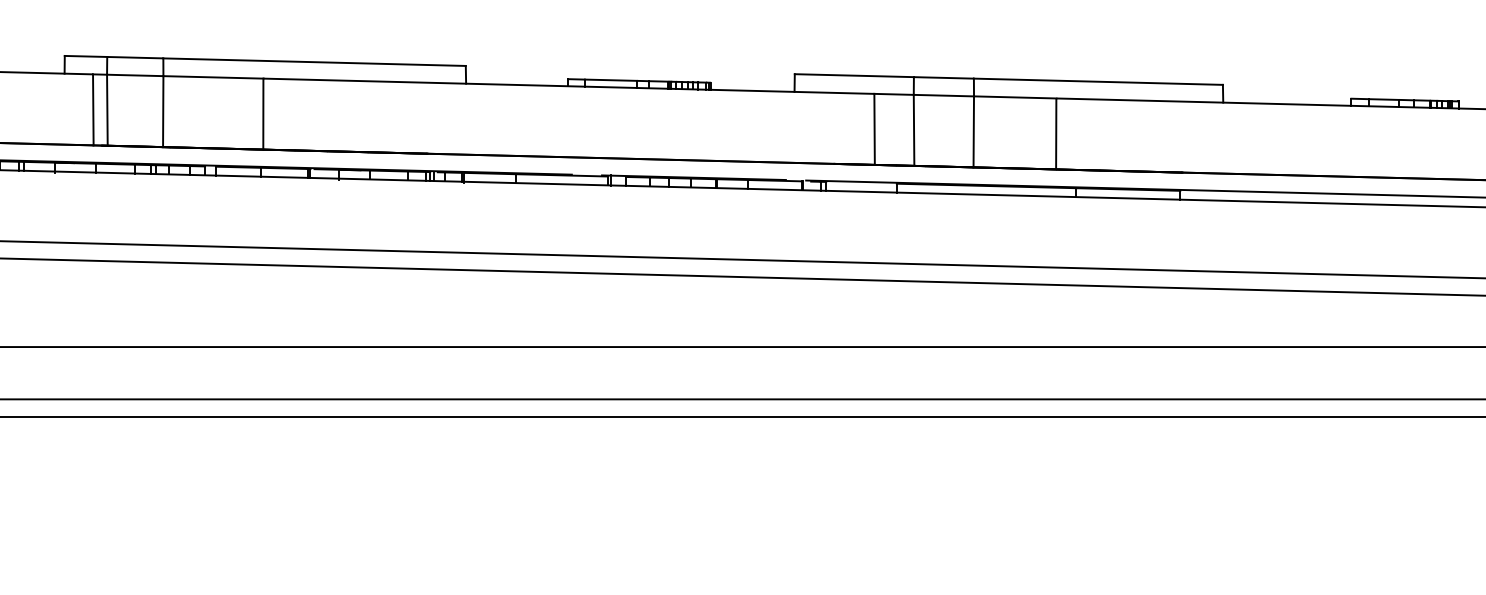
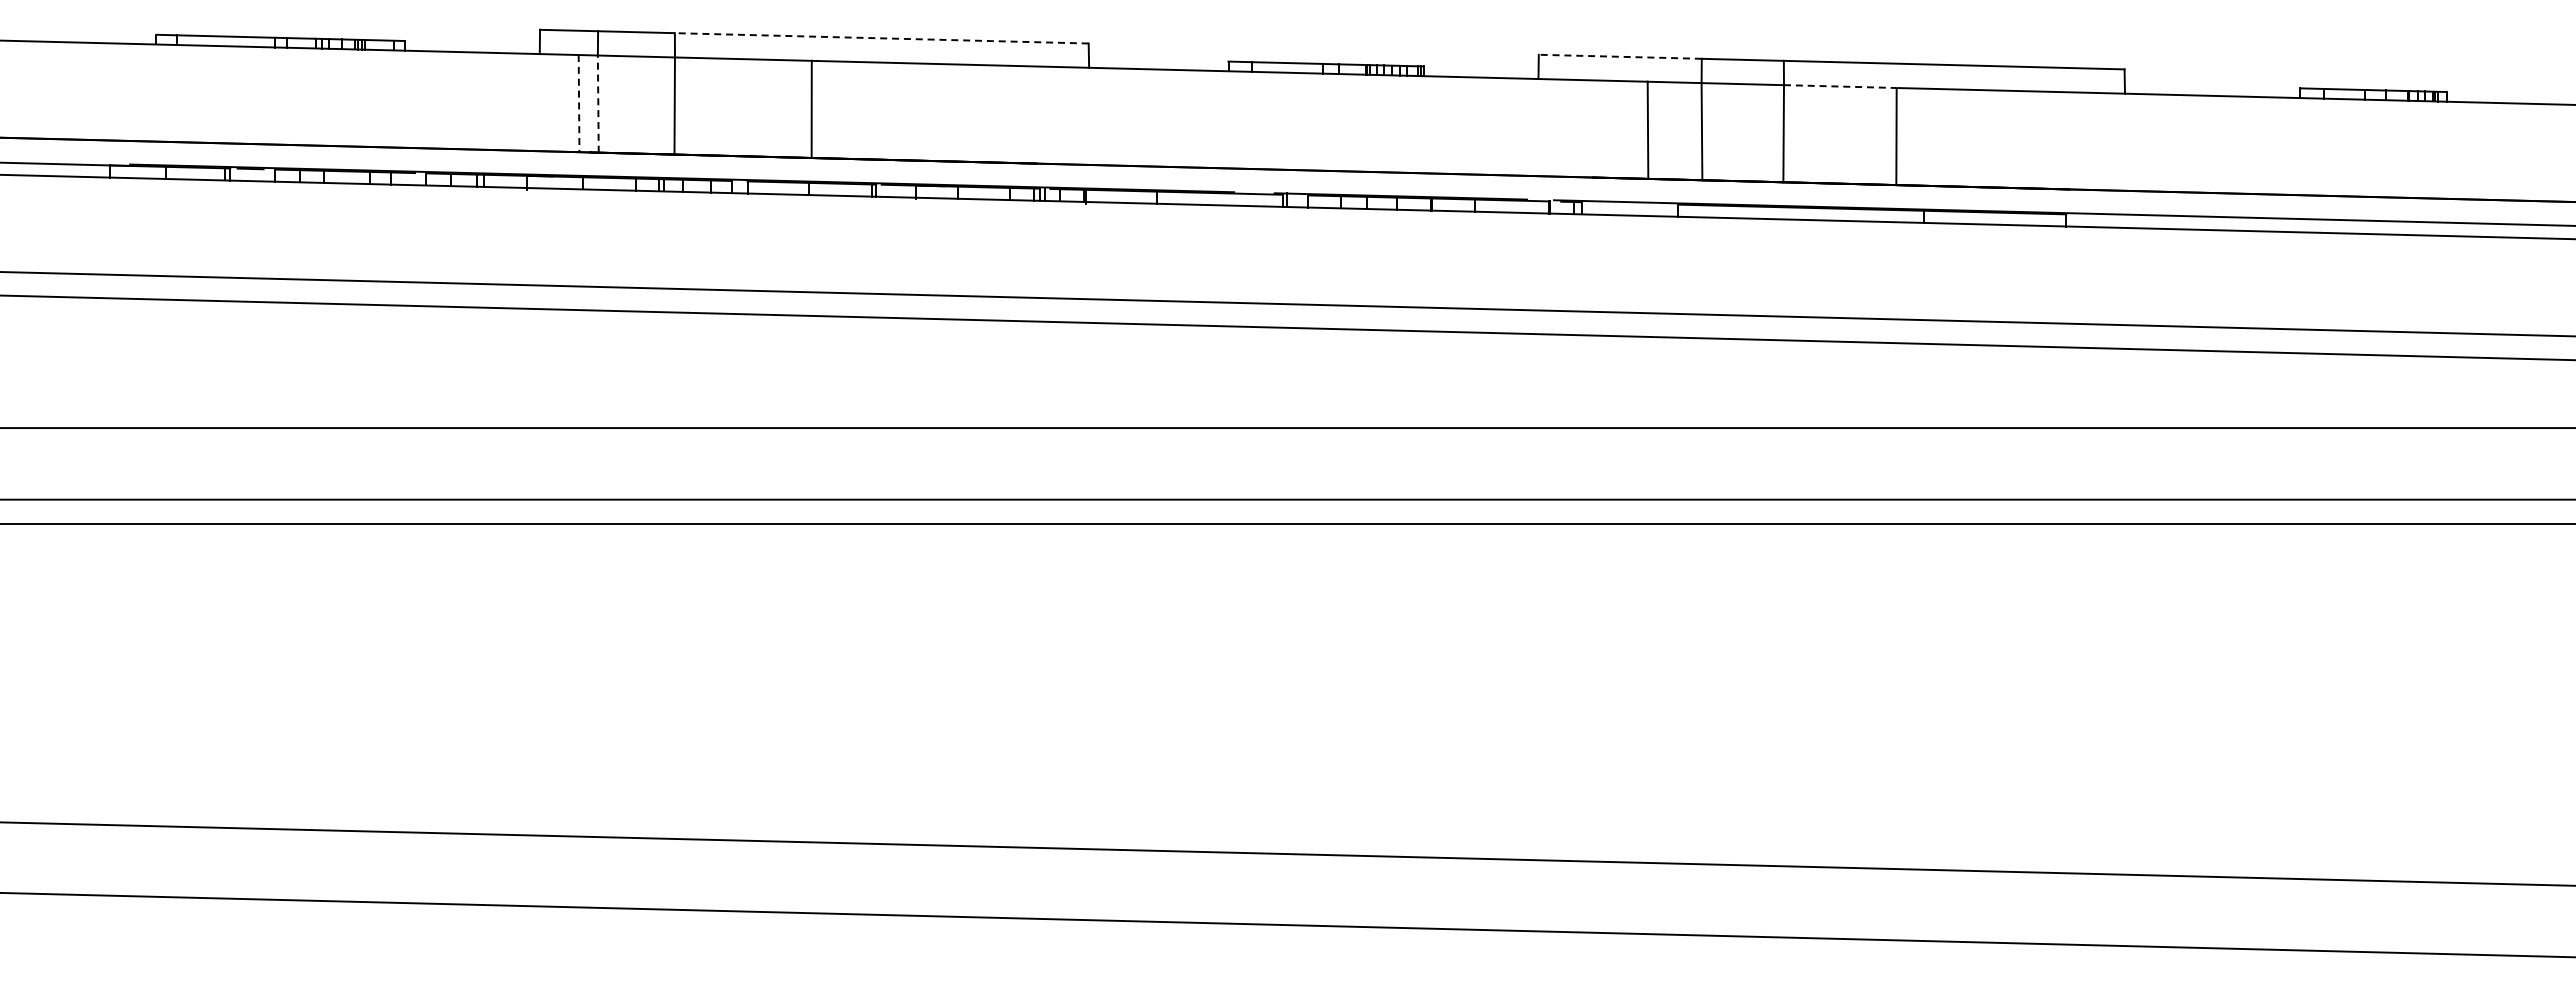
line: (314, 62) -> (881, 38), solid -> dashed
line: (854, 75) -> (1620, 56), solid -> dashed
line: (1015, 97) -> (1840, 86), solid -> dashed
line: (93, 109) -> (579, 103), solid -> dashed
line: (107, 110) -> (598, 104), solid -> dashed

